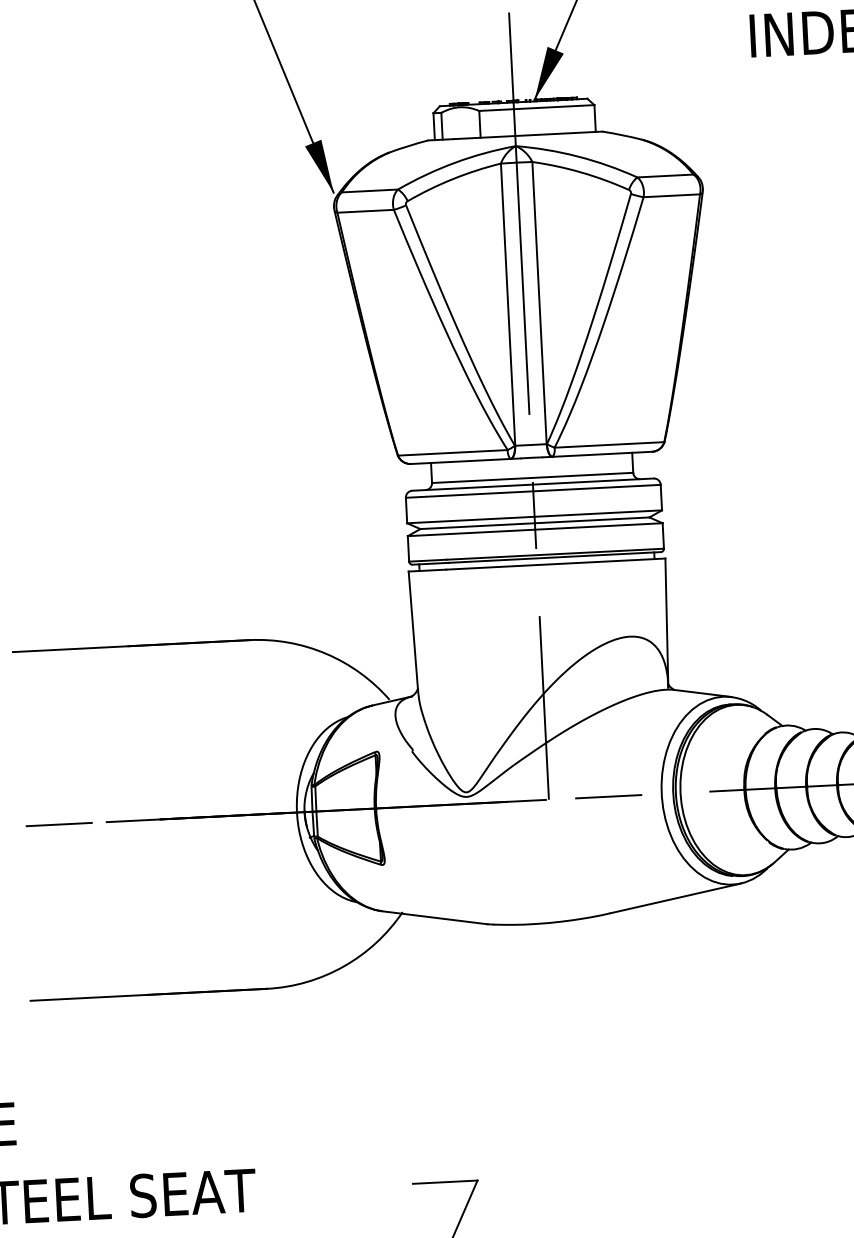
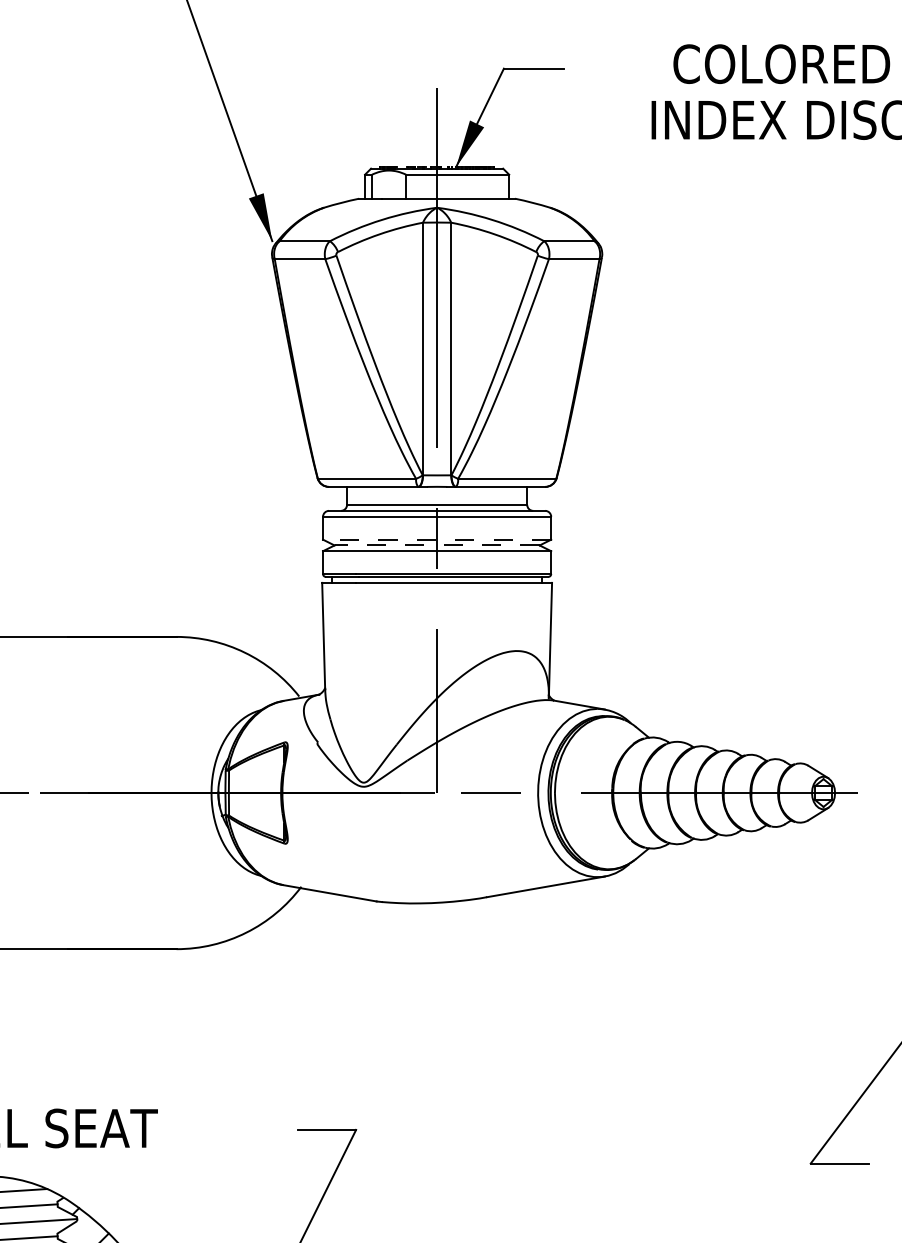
line: (533, 516) -> (436, 539), solid -> dashed
line: (535, 523) -> (437, 545), solid -> dashed

